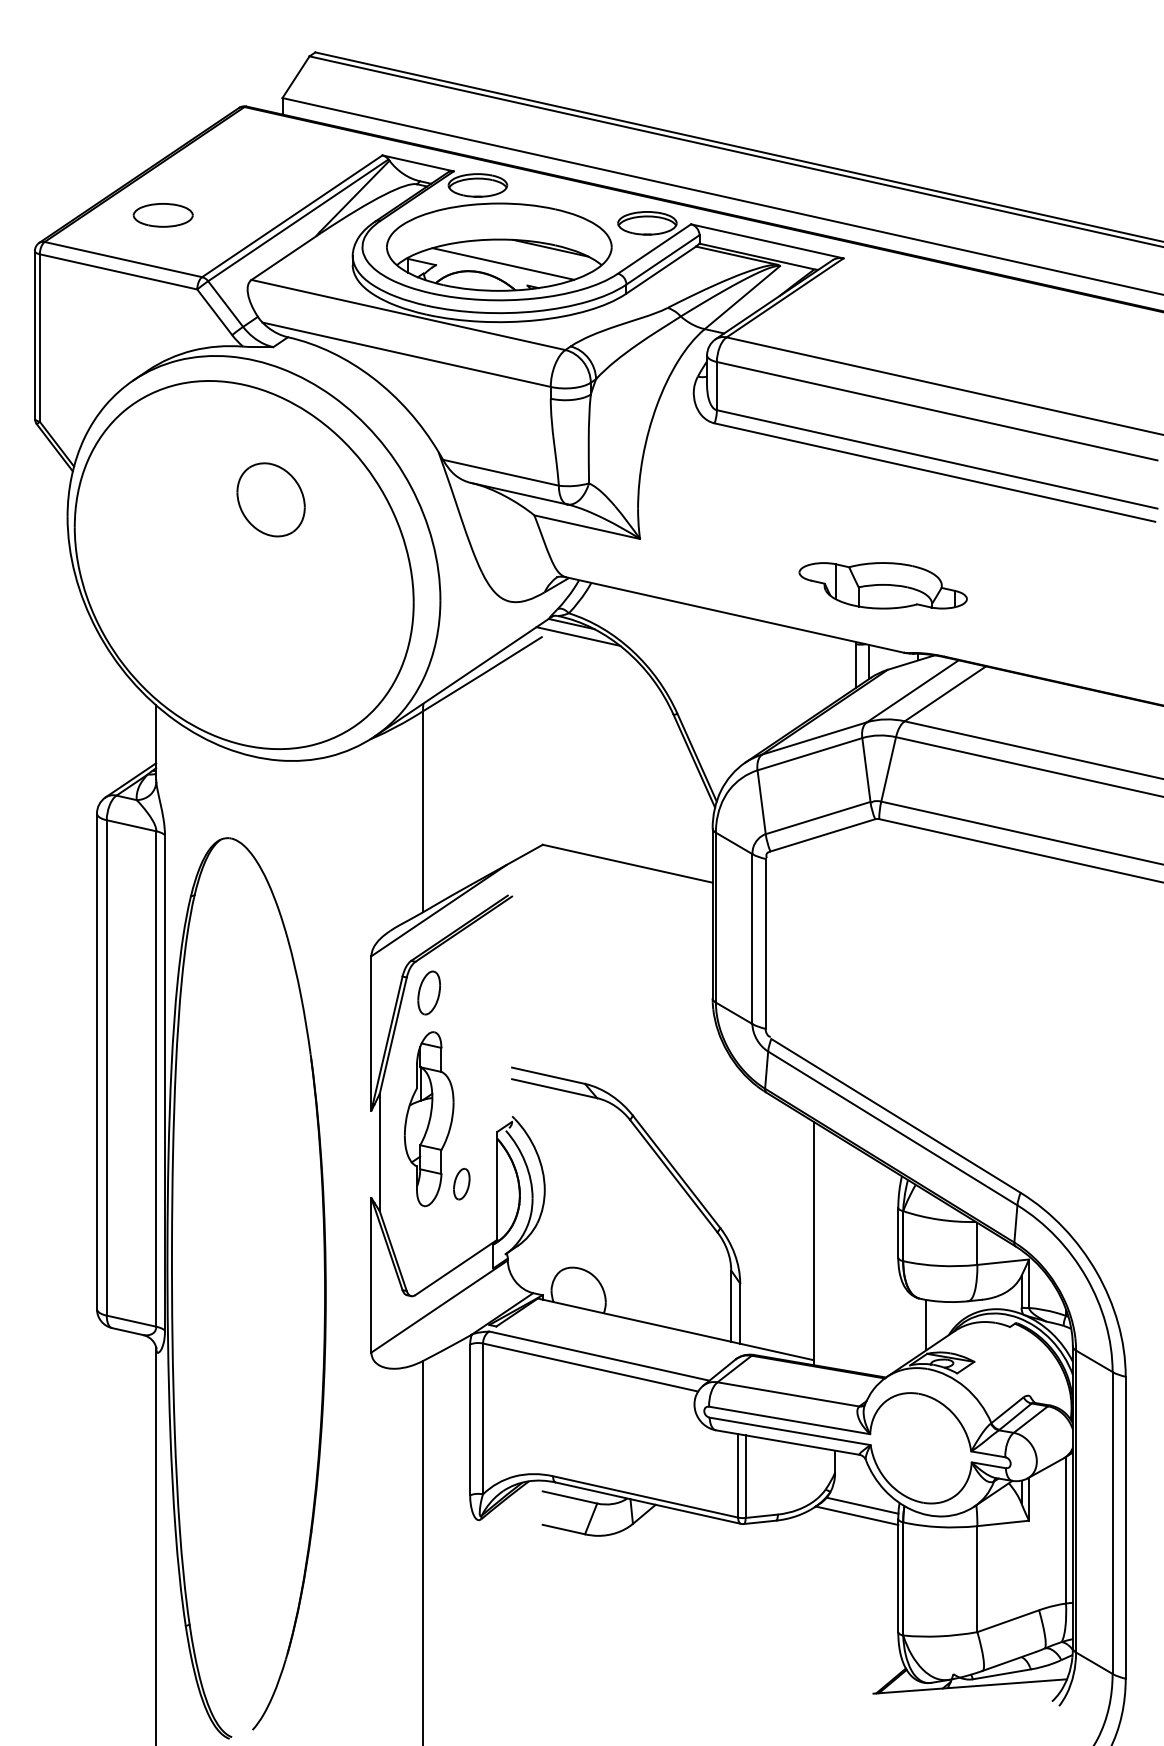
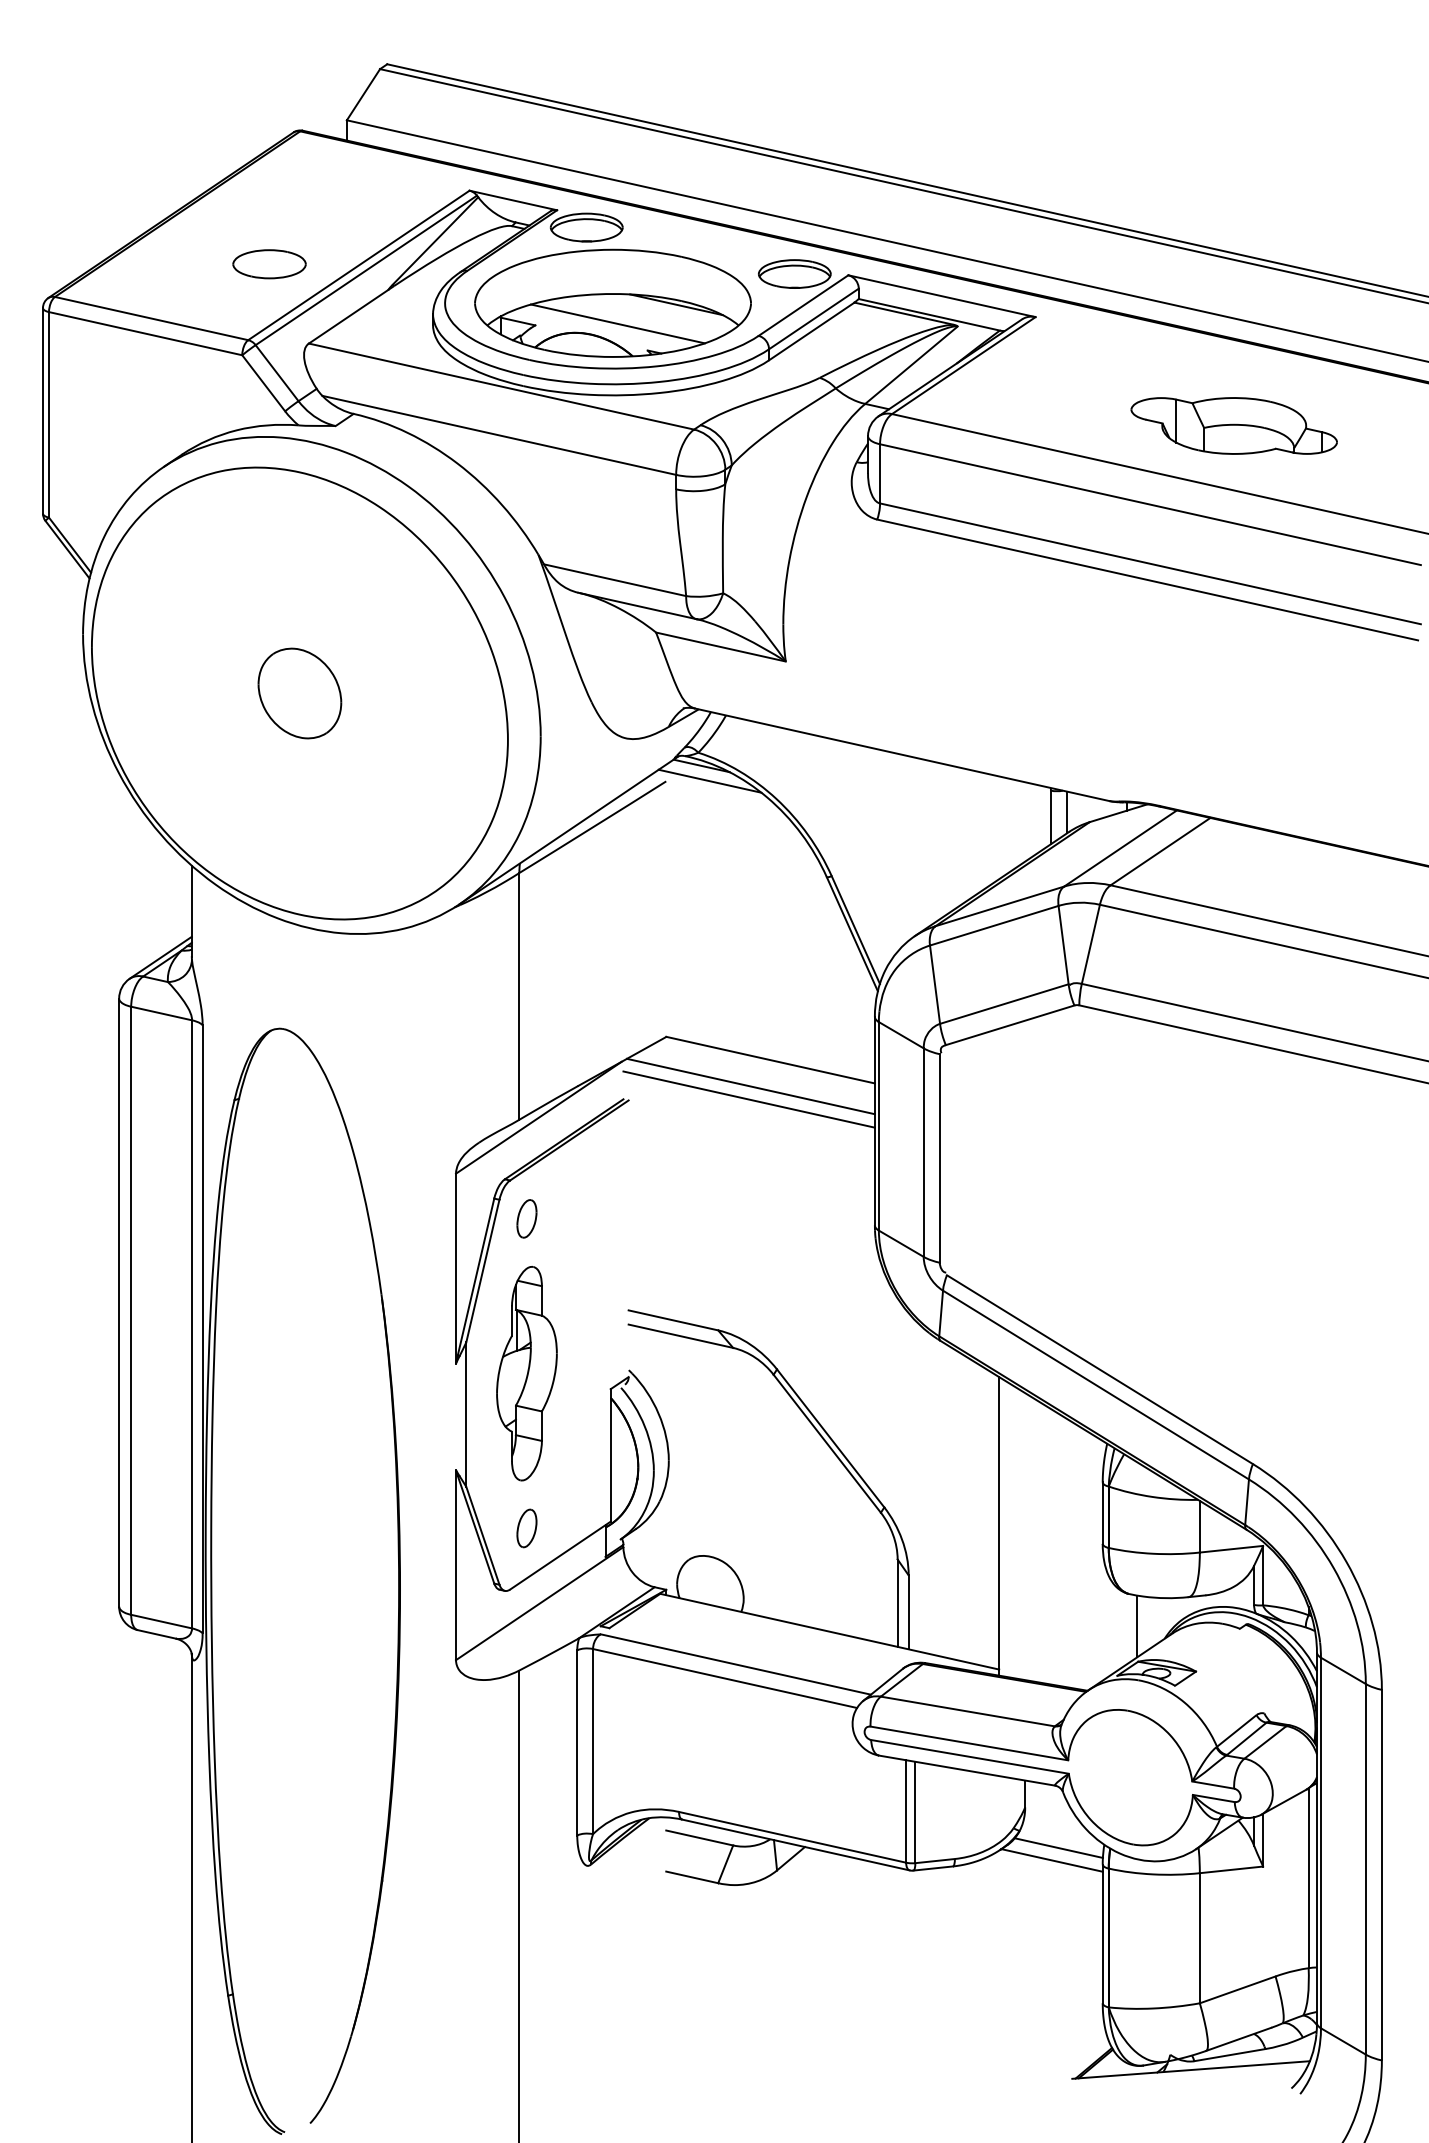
part: (163, 215) -> (269, 264), moved
part: (270, 499) -> (299, 693), moved
part: (882, 585) -> (1233, 425), moved
line: (611, 885) -> (750, 1086), added
line: (609, 895) -> (748, 1099), added
part: (428, 992) -> (526, 1218), size x0.71
part: (461, 1184) -> (526, 1528), moved

